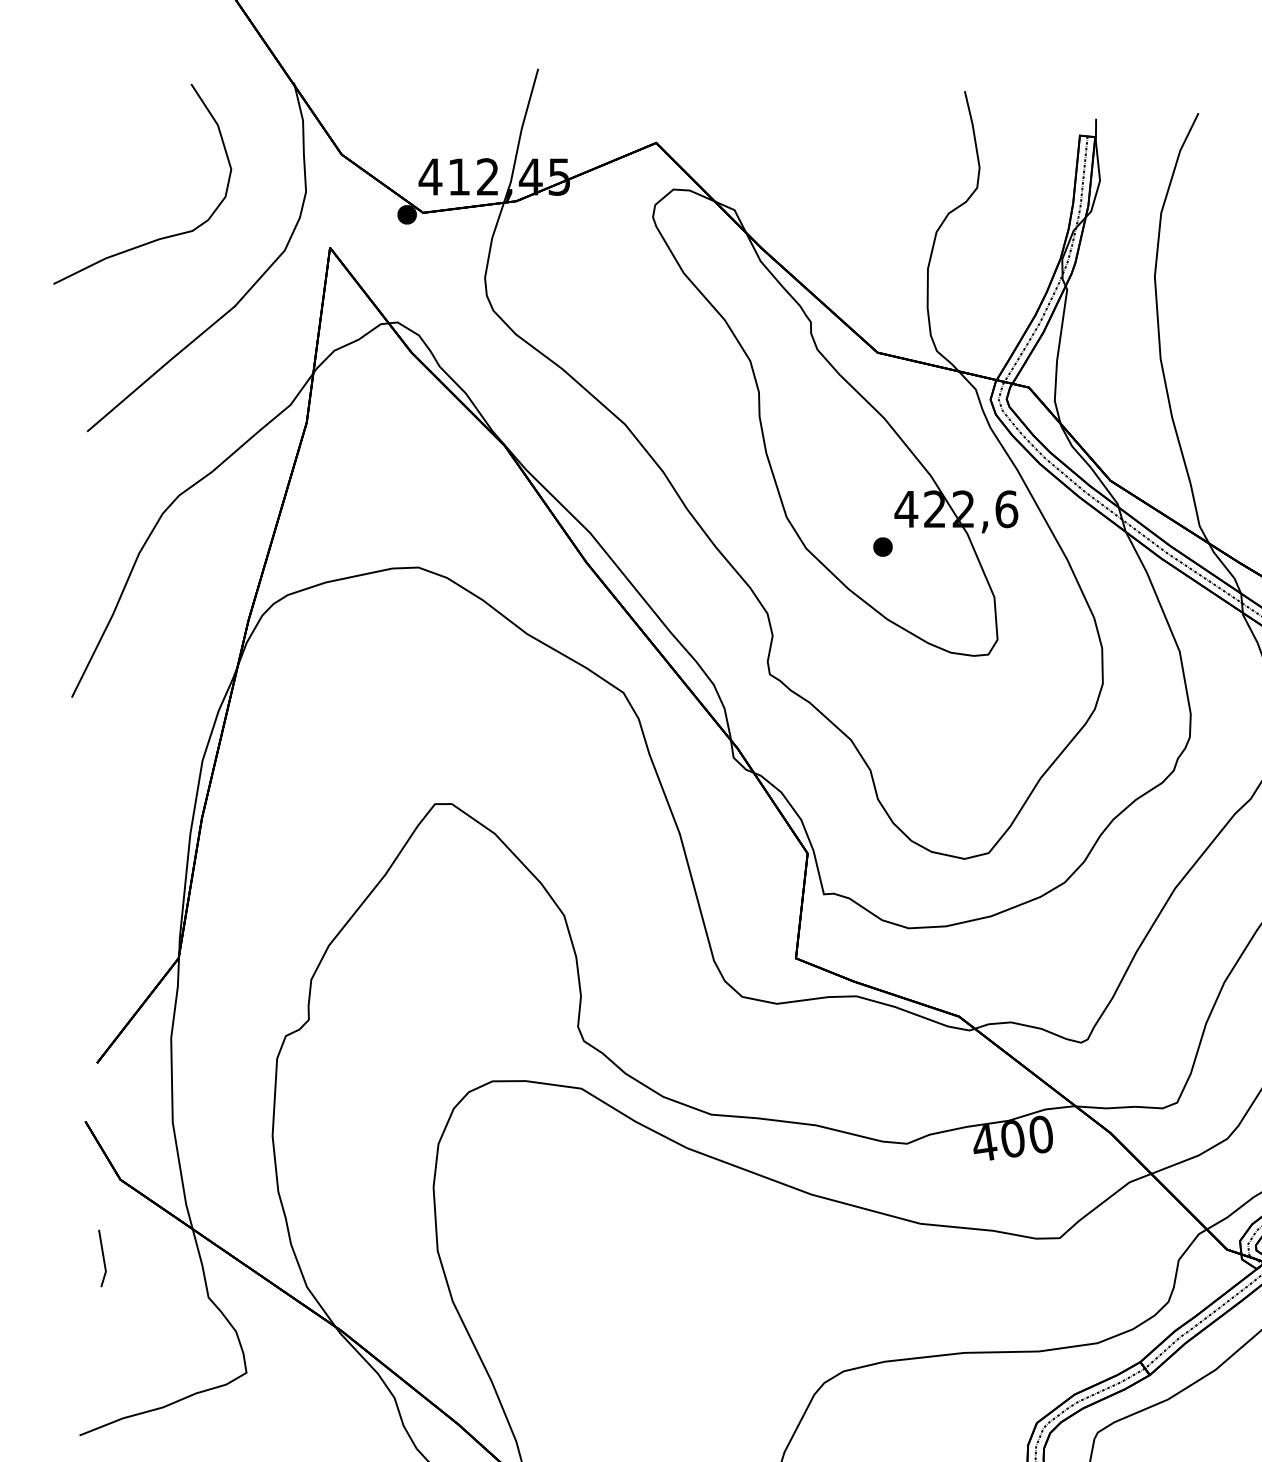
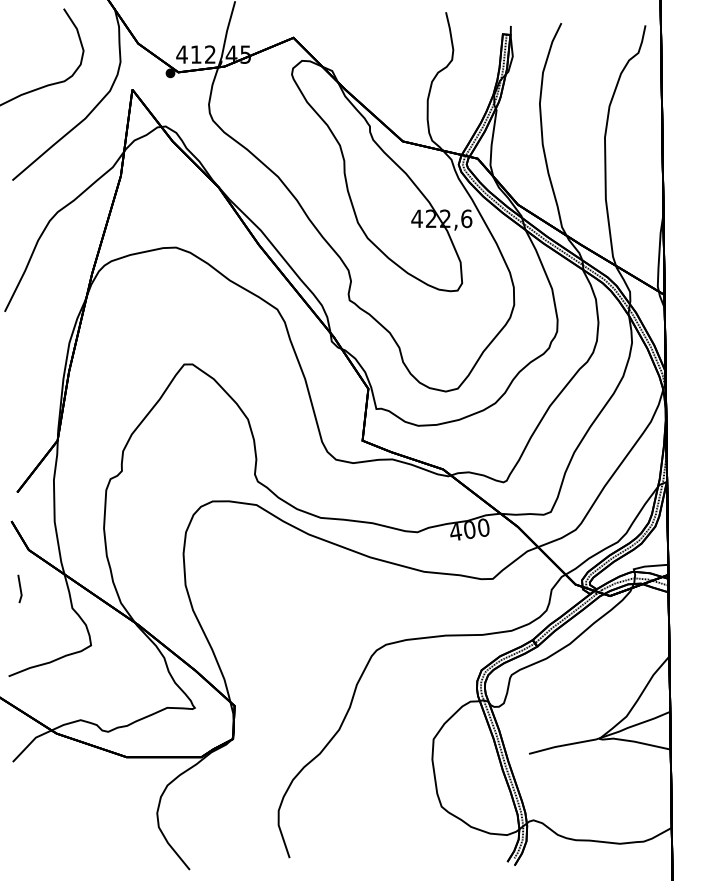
part: (882, 547) -> (405, 237), removed

